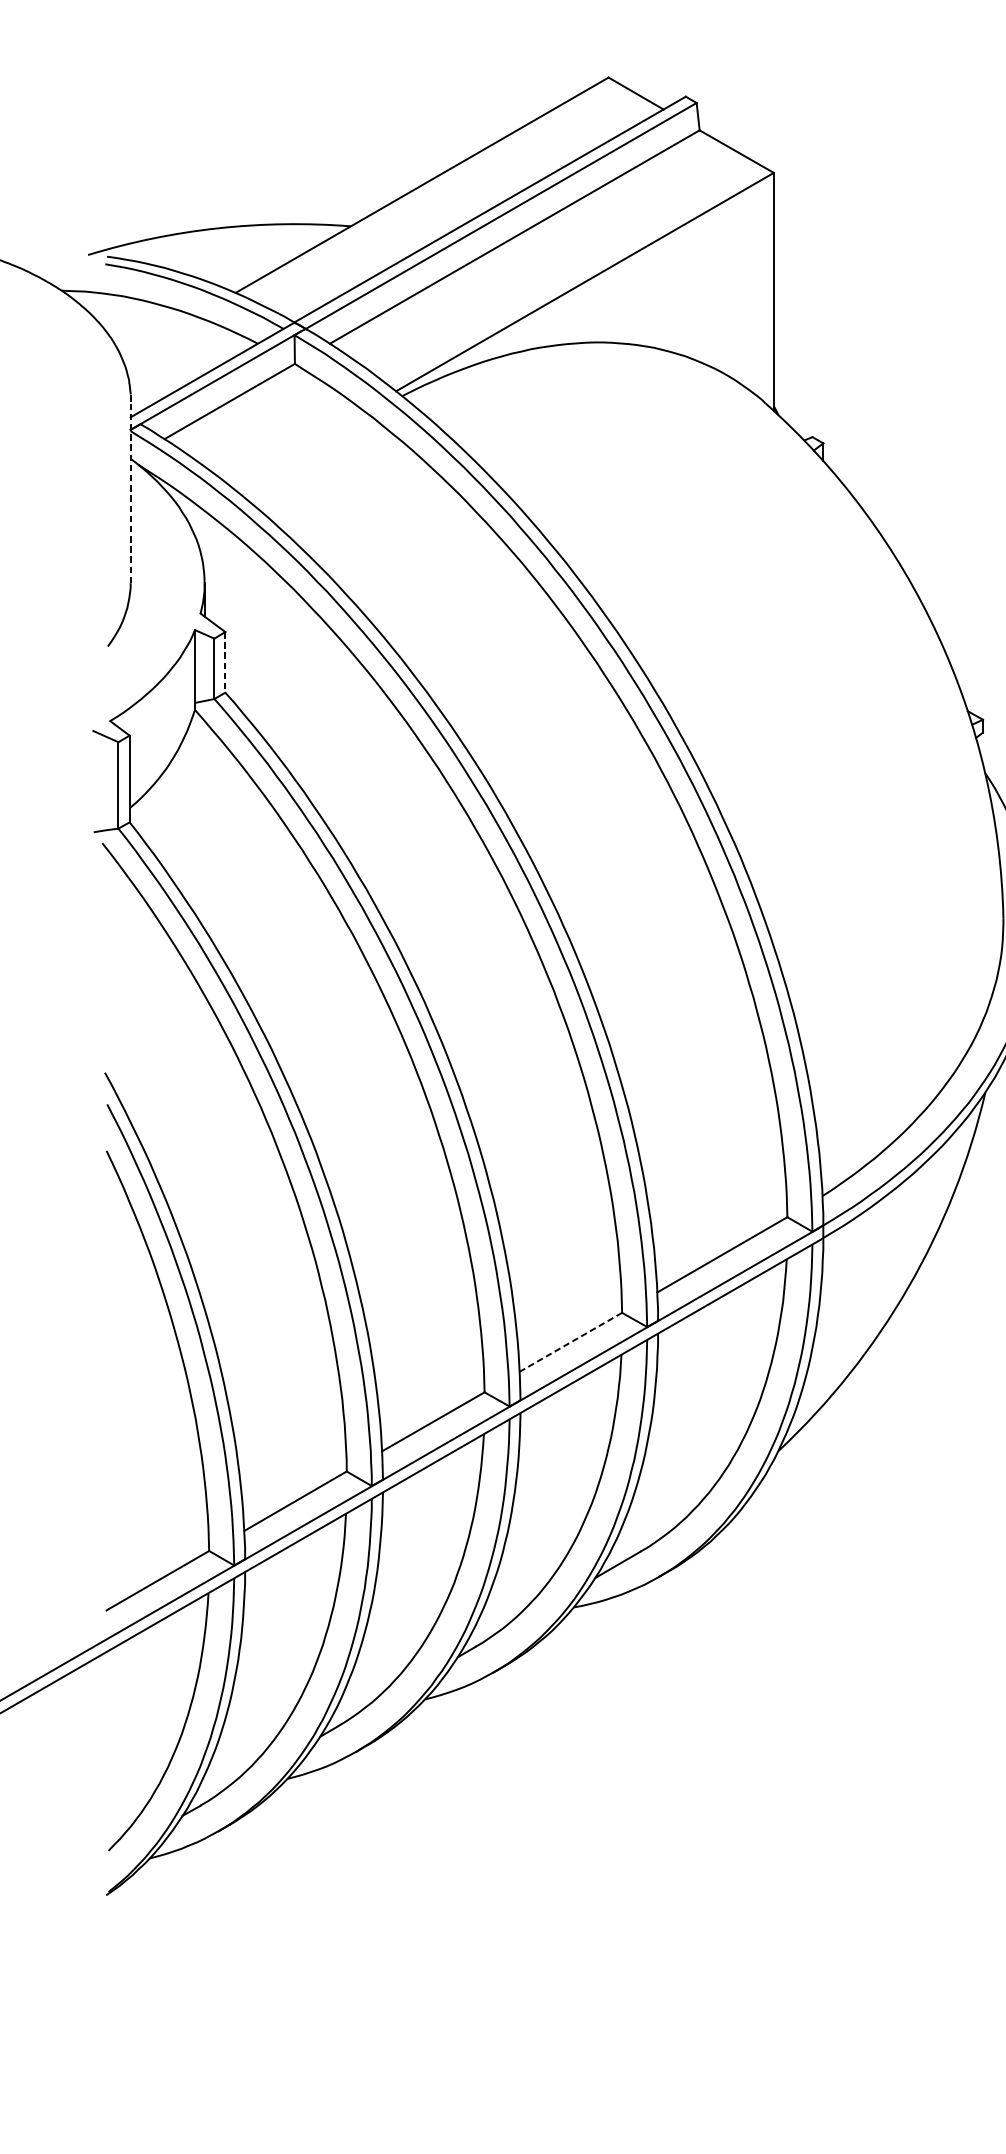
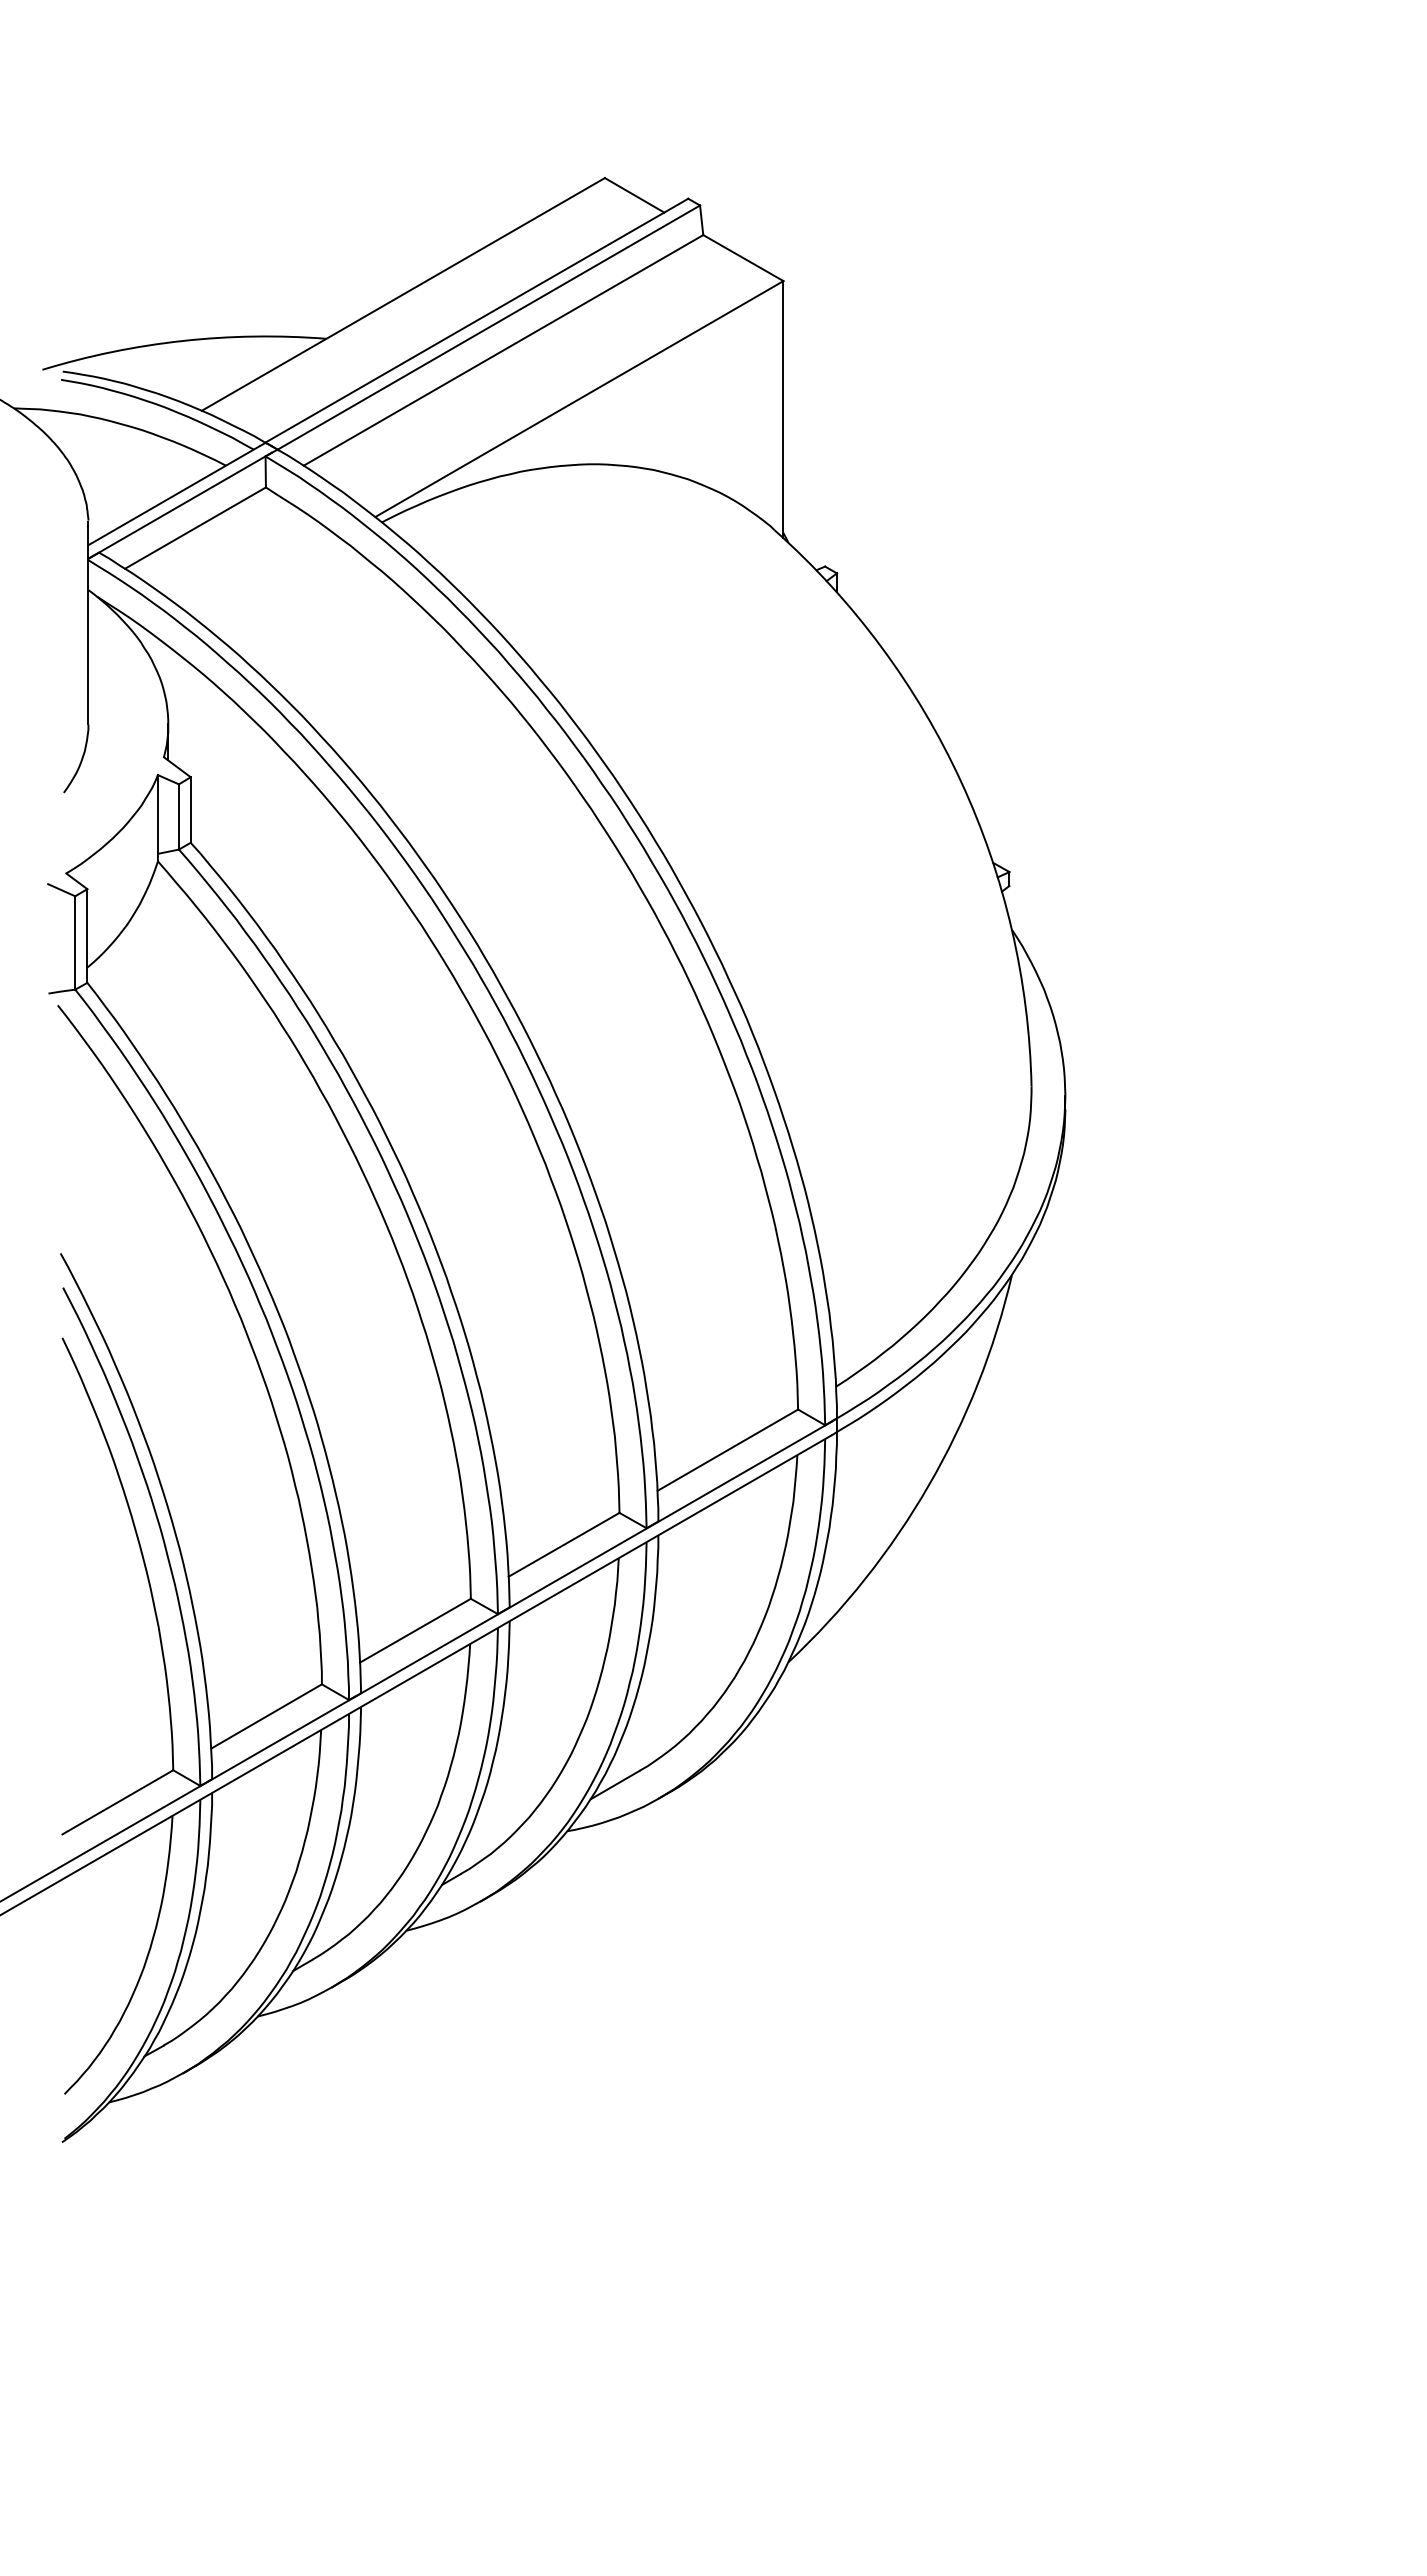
line: (130, 490) -> (88, 624), dashed -> solid
line: (225, 662) -> (190, 810), dashed -> solid
line: (571, 1342) -> (564, 1544), dashed -> solid

